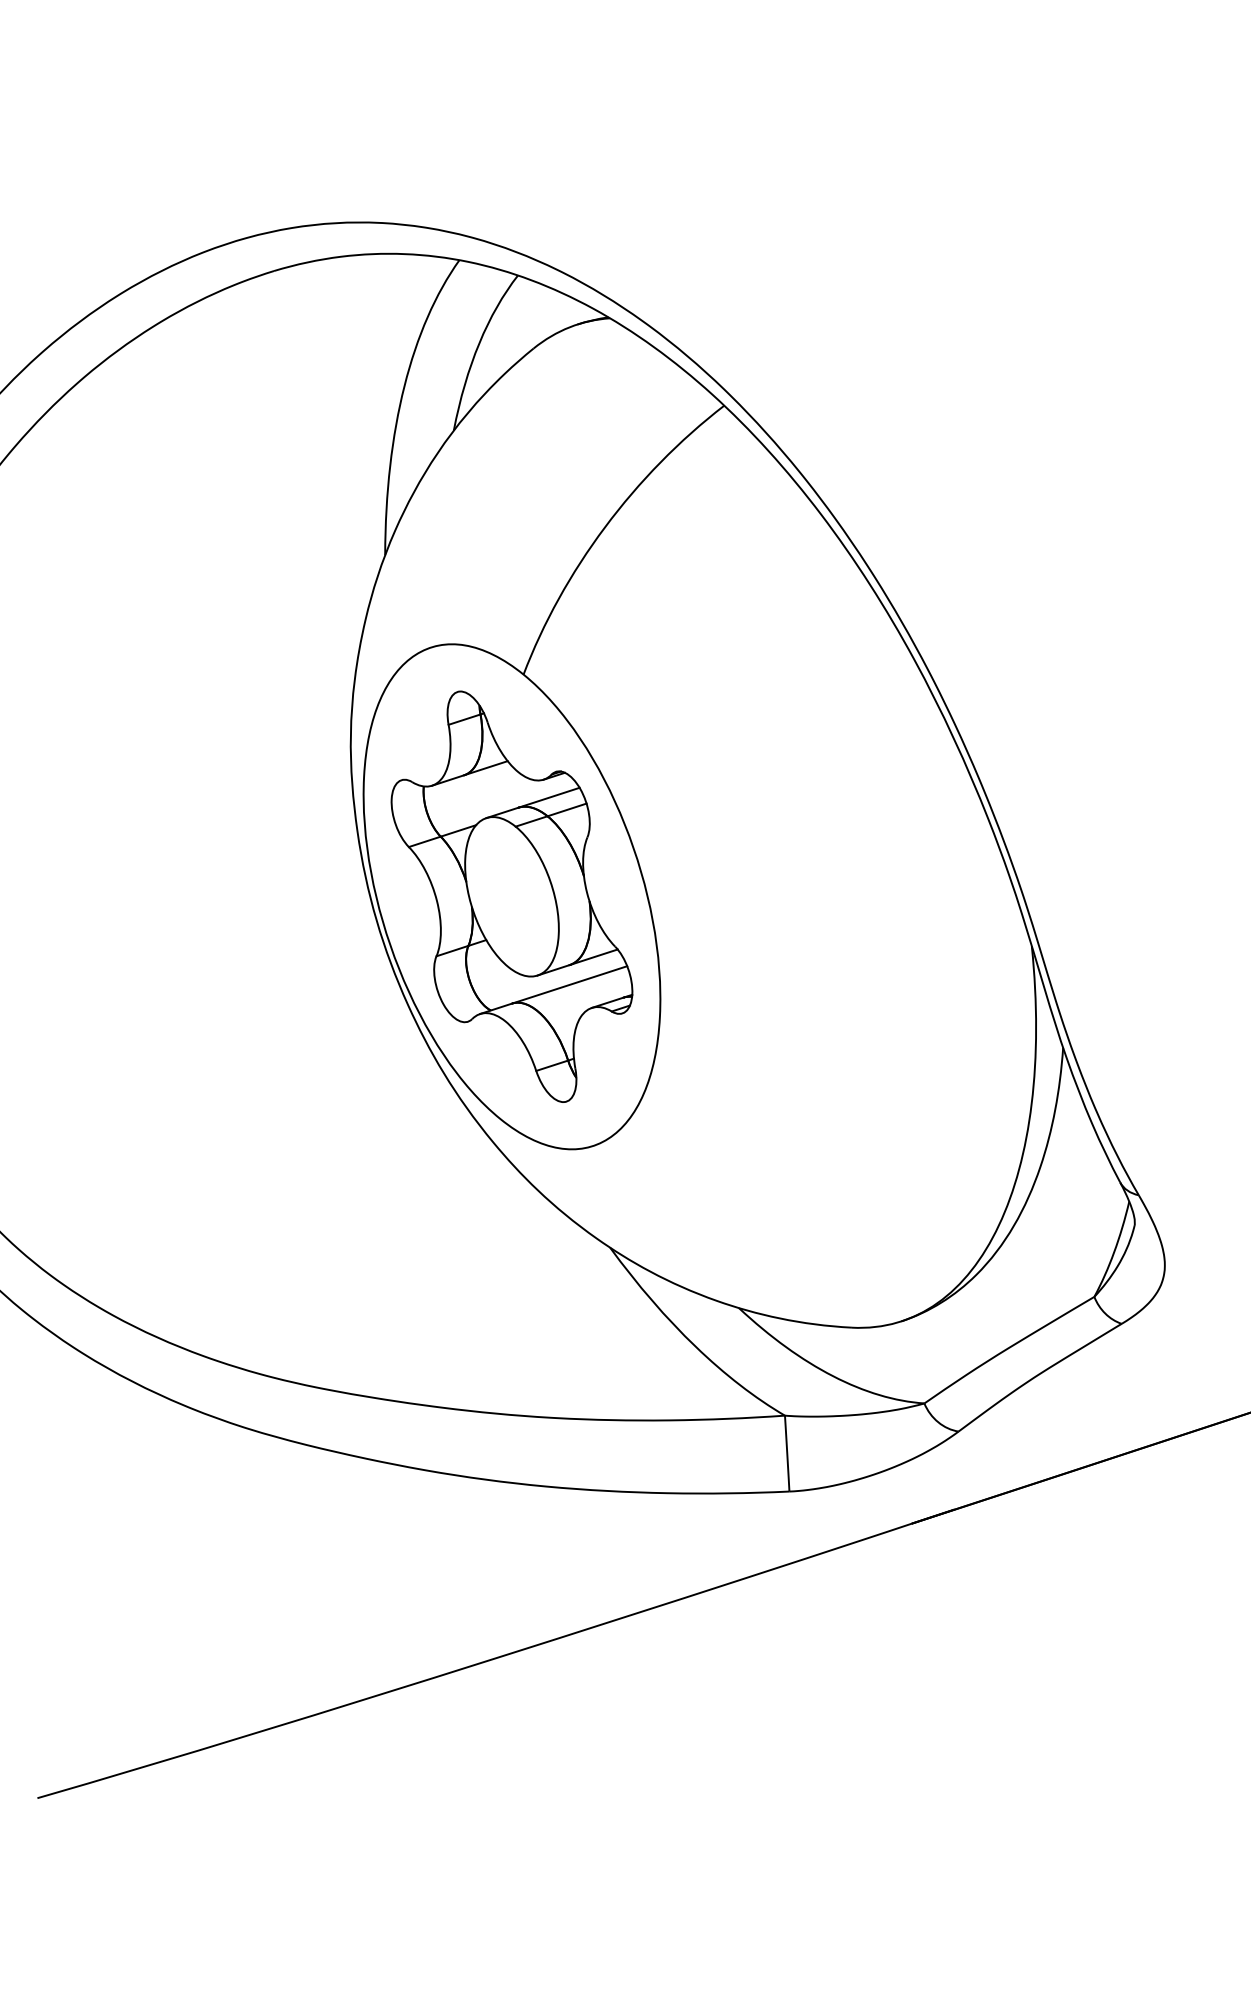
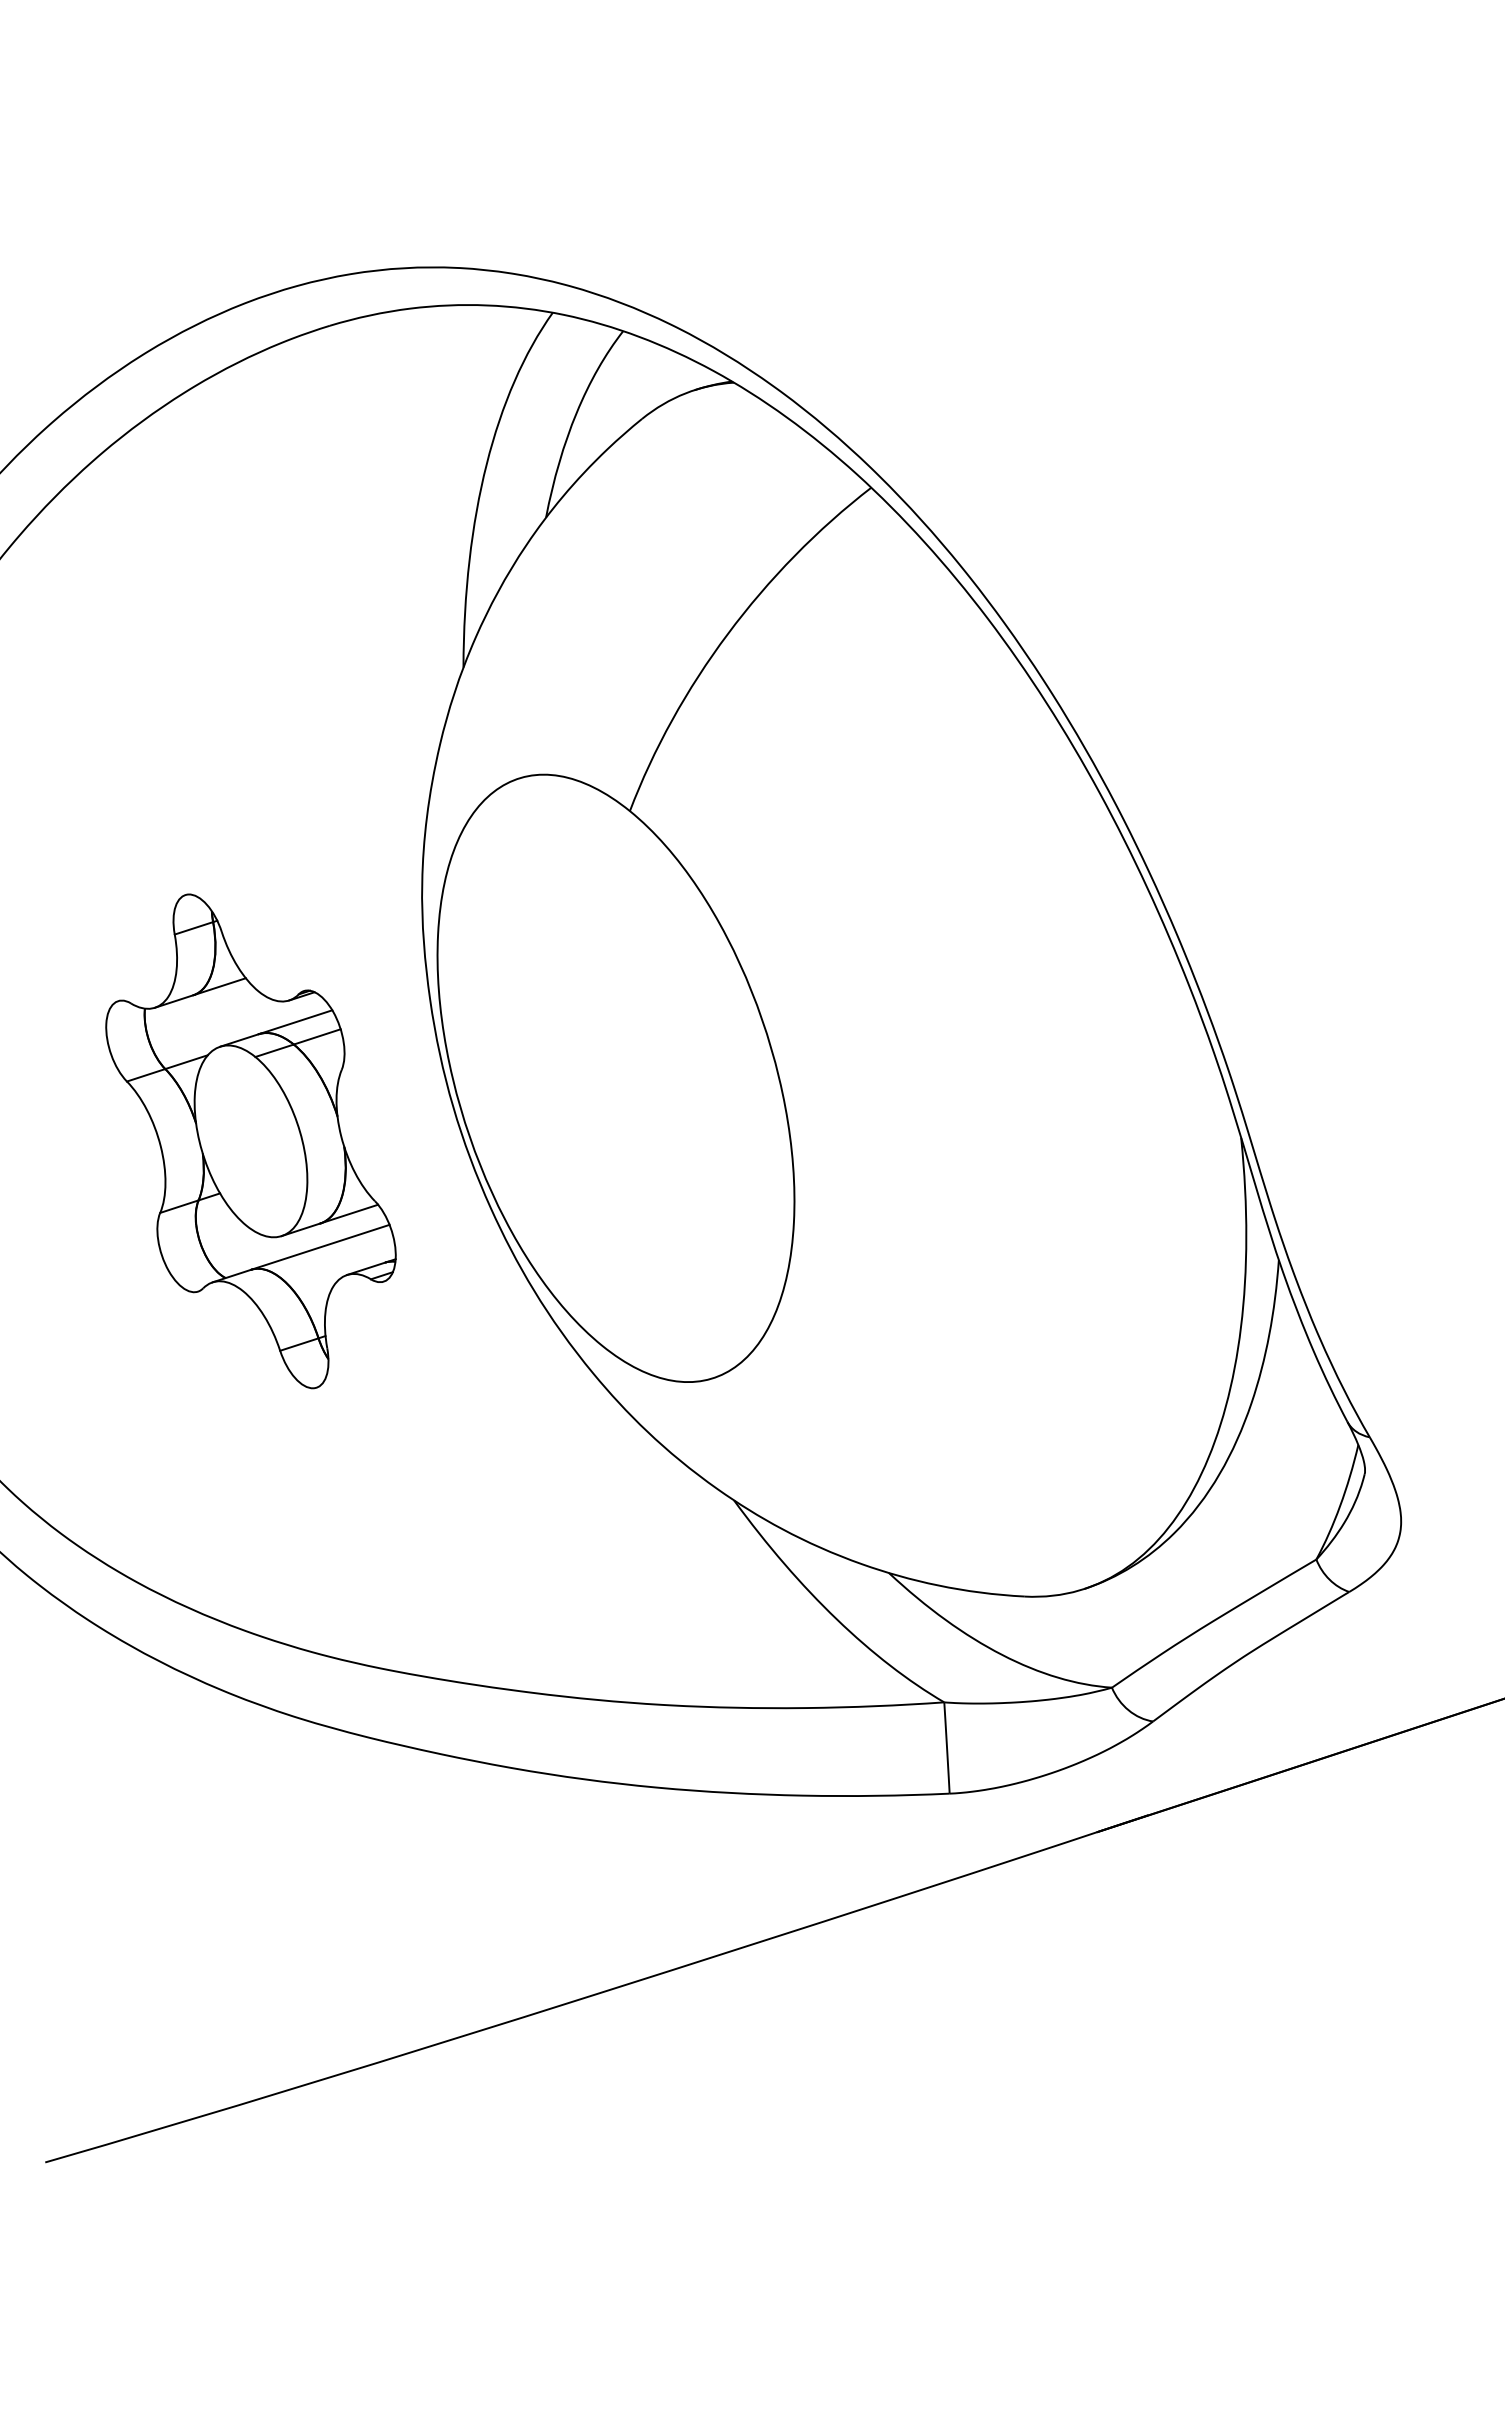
part: (511, 896) -> (250, 1141), moved

